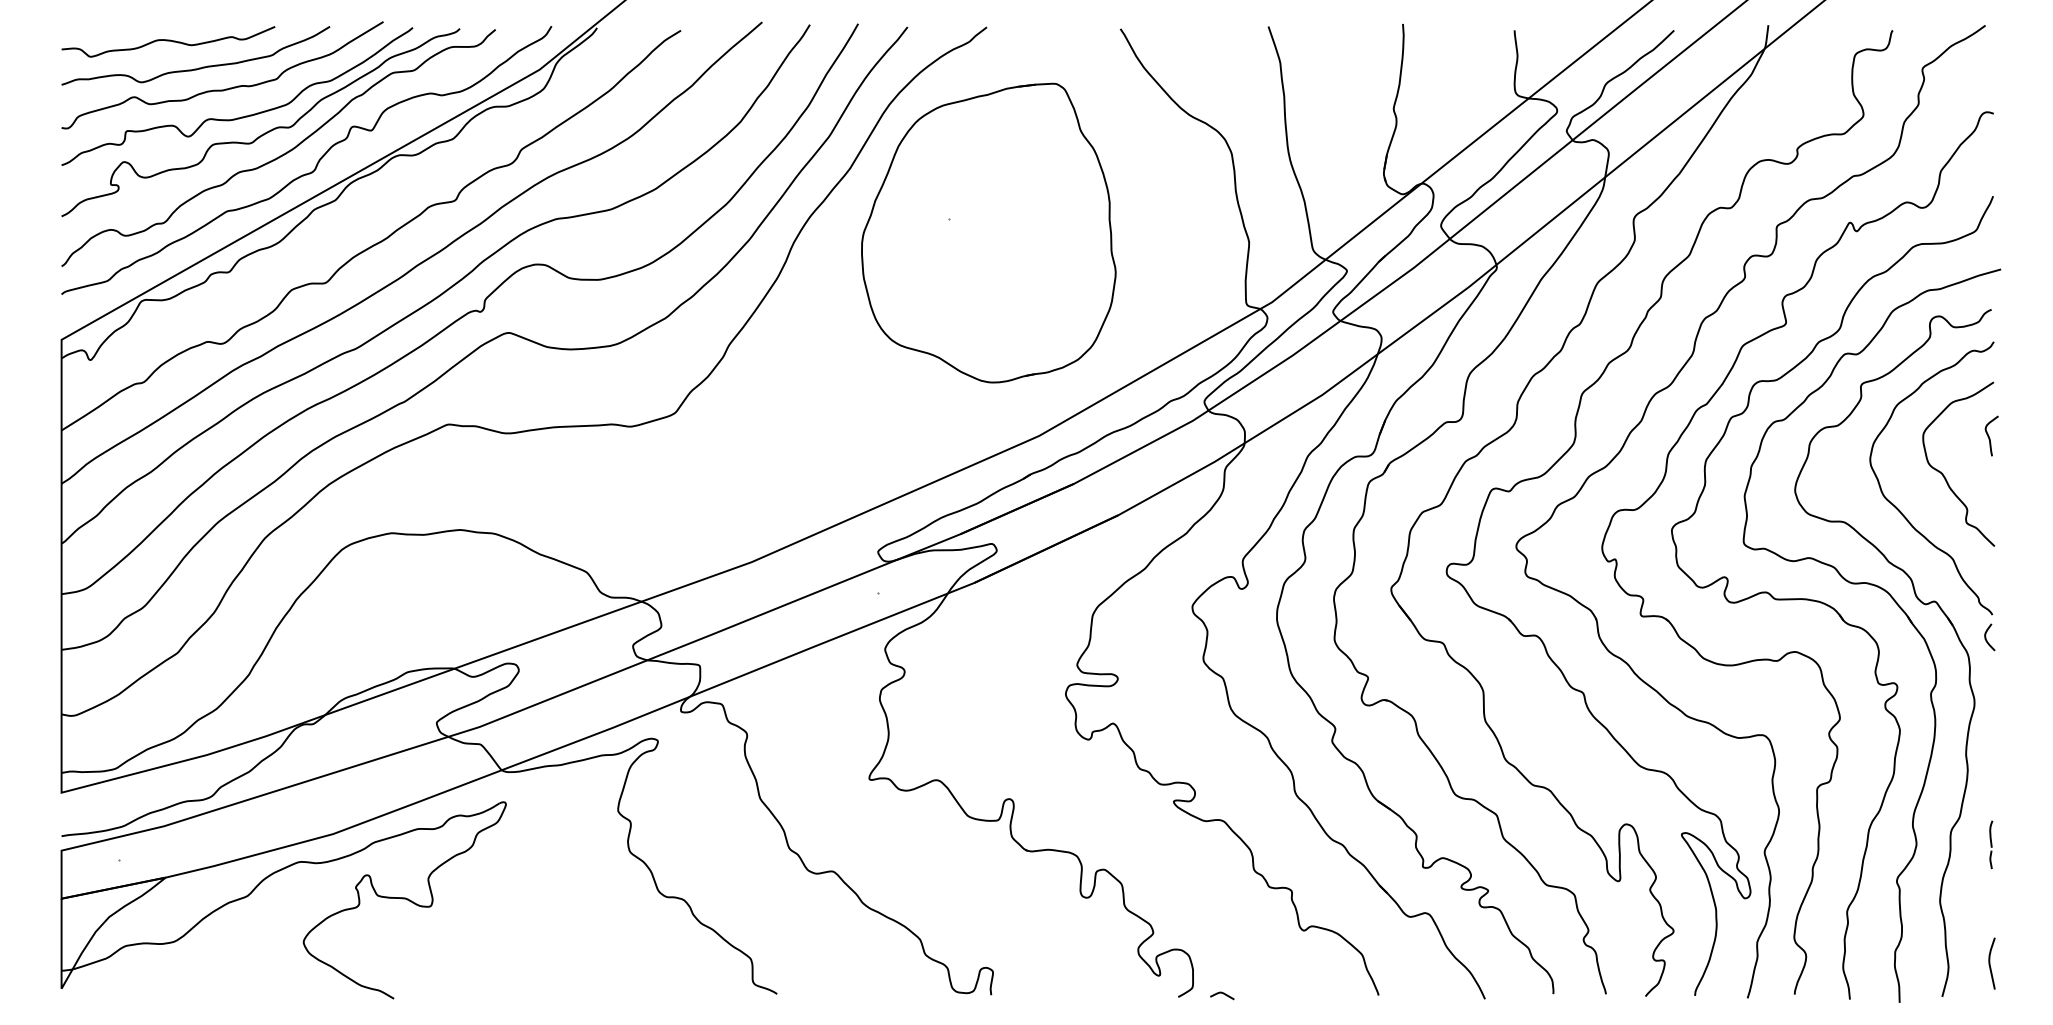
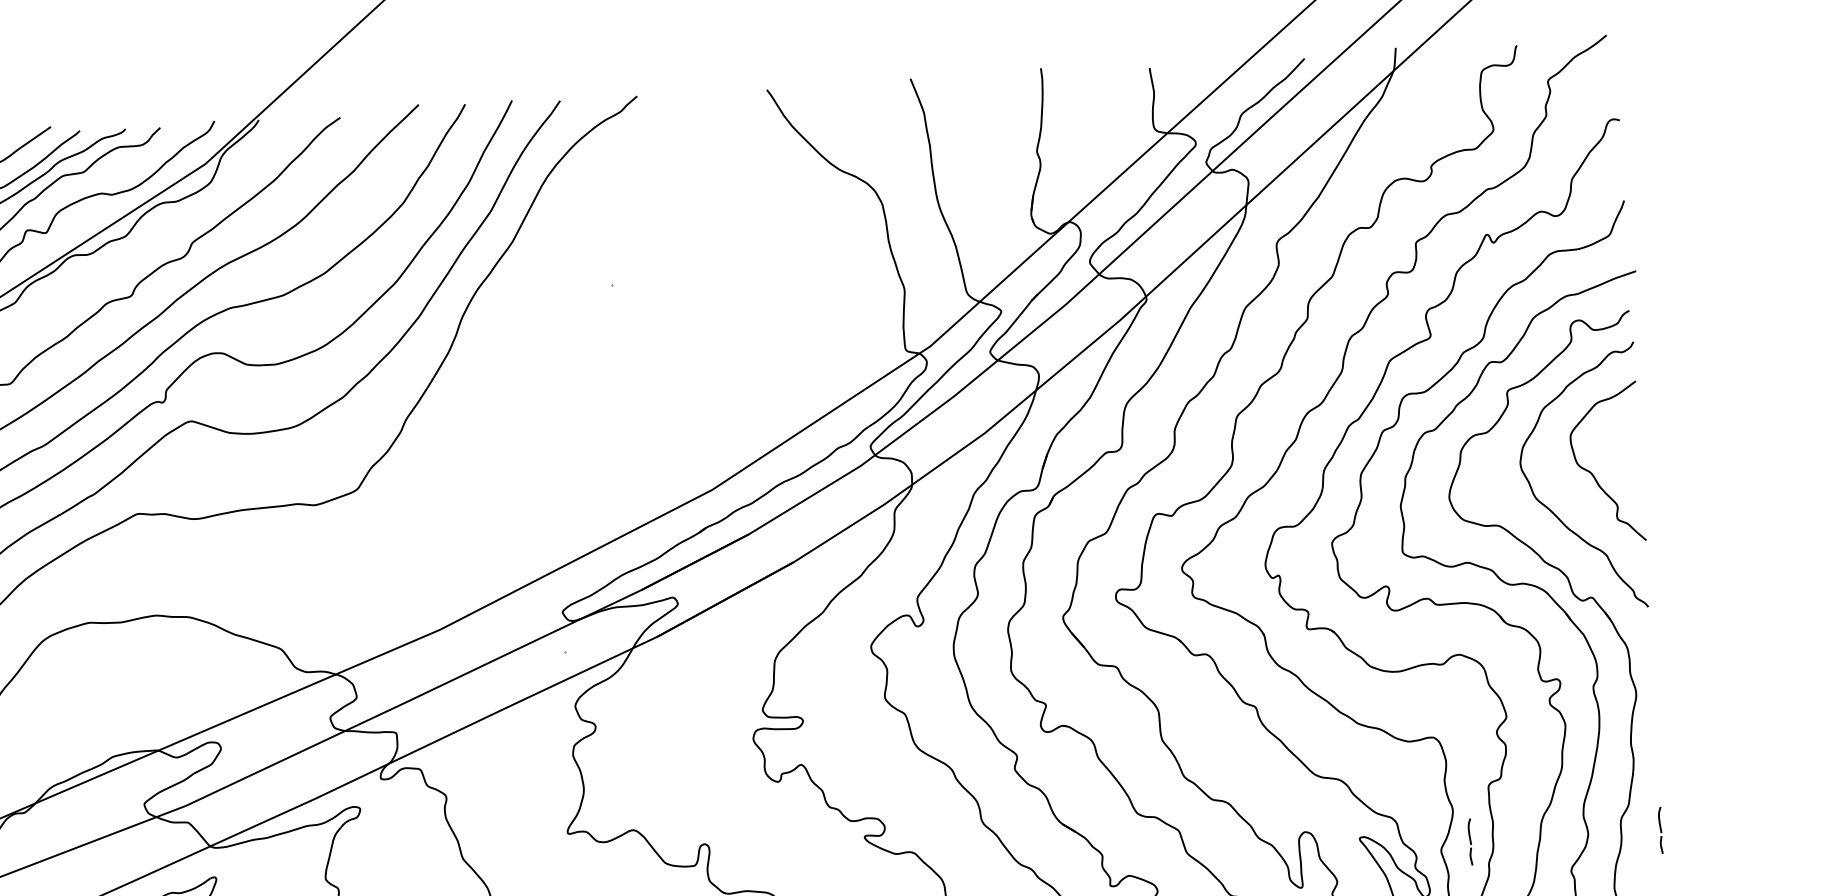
part: (988, 232) -> (650, 295), removed
curve: (1989, 435) -> (1634, 433), removed
curve: (1986, 637) -> (1643, 629), removed
part: (1795, 844) -> (1470, 841), added

